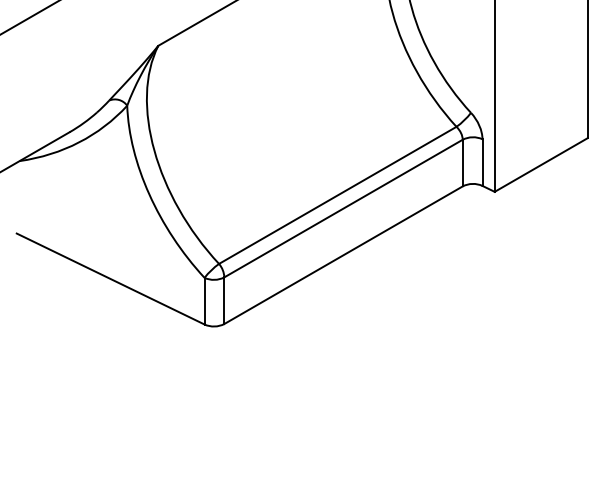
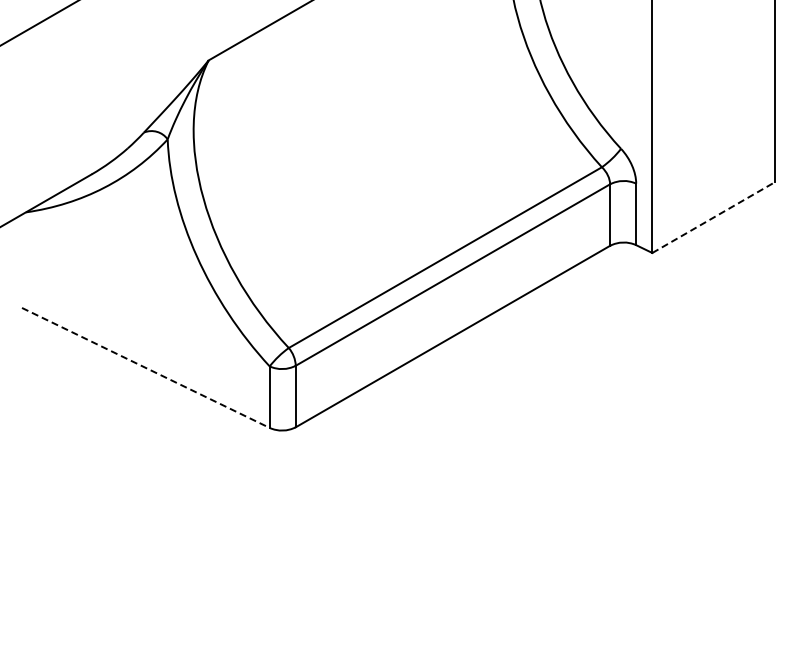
line: (541, 164) -> (713, 217), solid -> dashed
line: (110, 278) -> (145, 367), solid -> dashed

